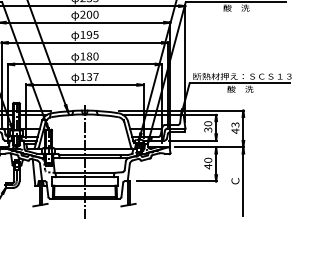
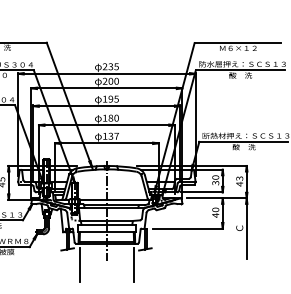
line: (53, 223) -> (79, 265), added
line: (116, 223) -> (134, 265), added

